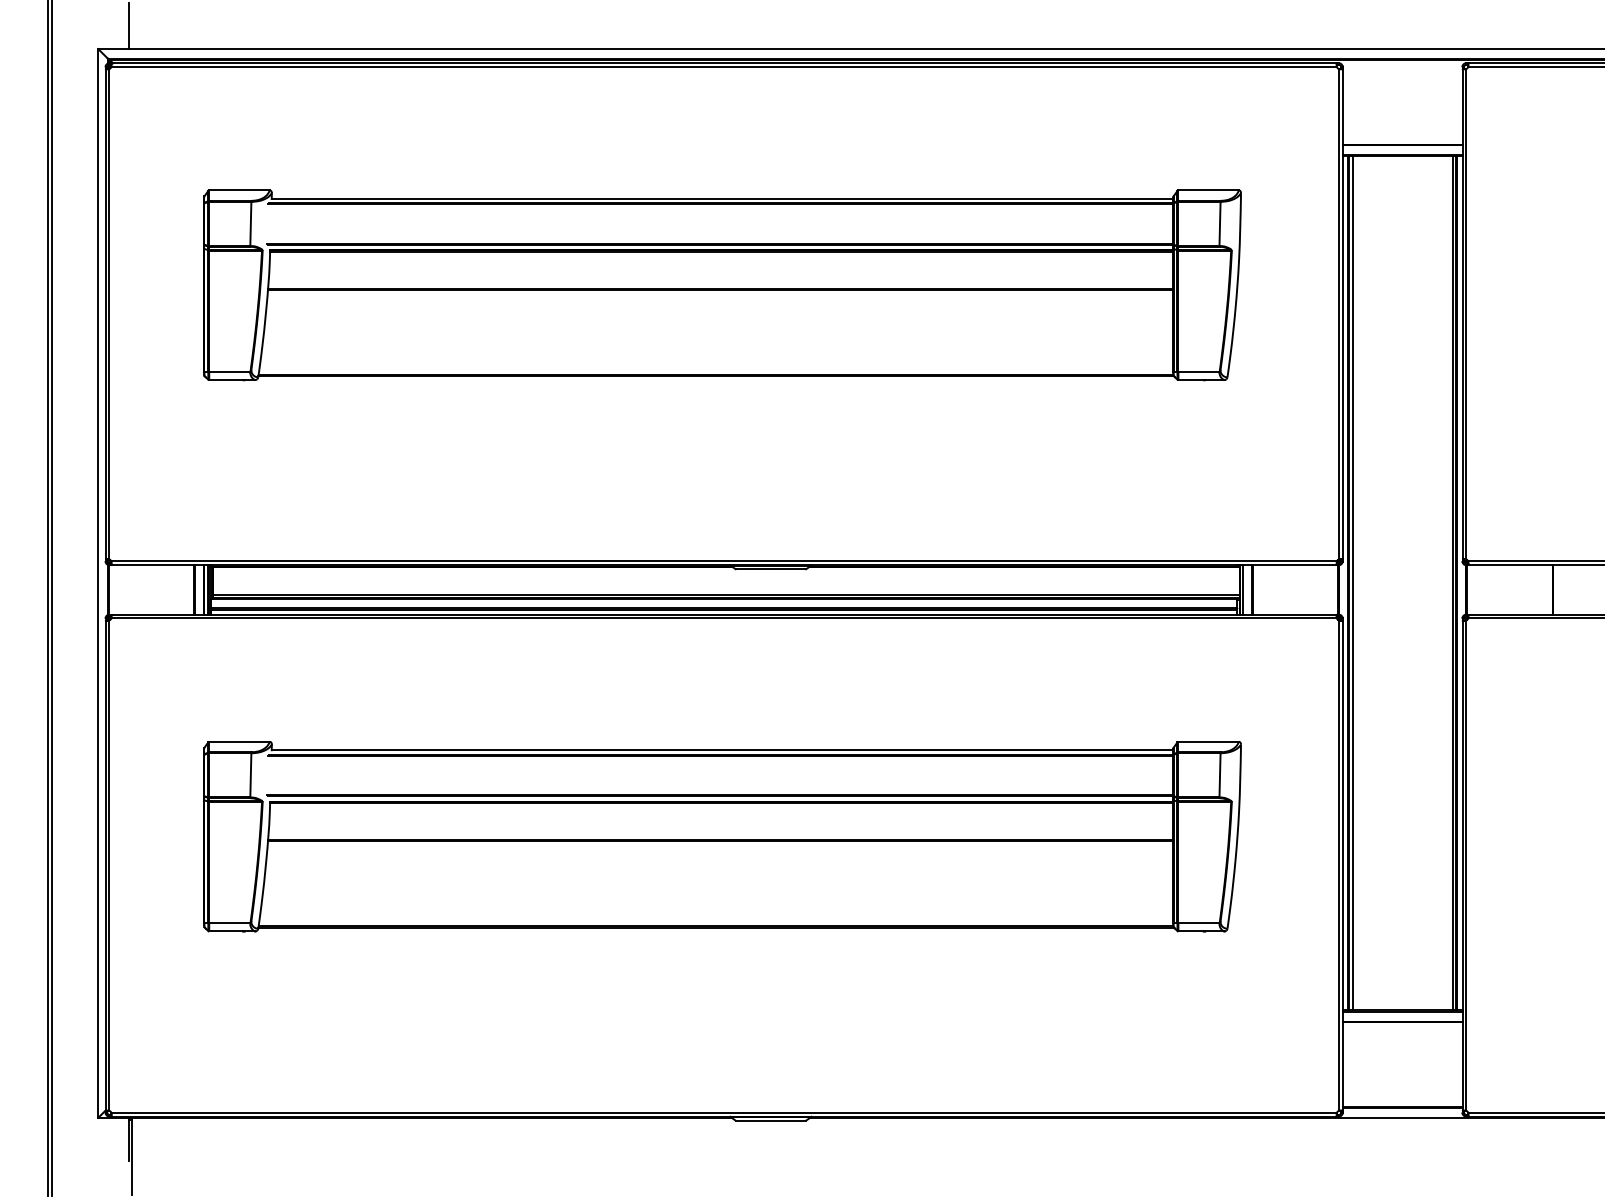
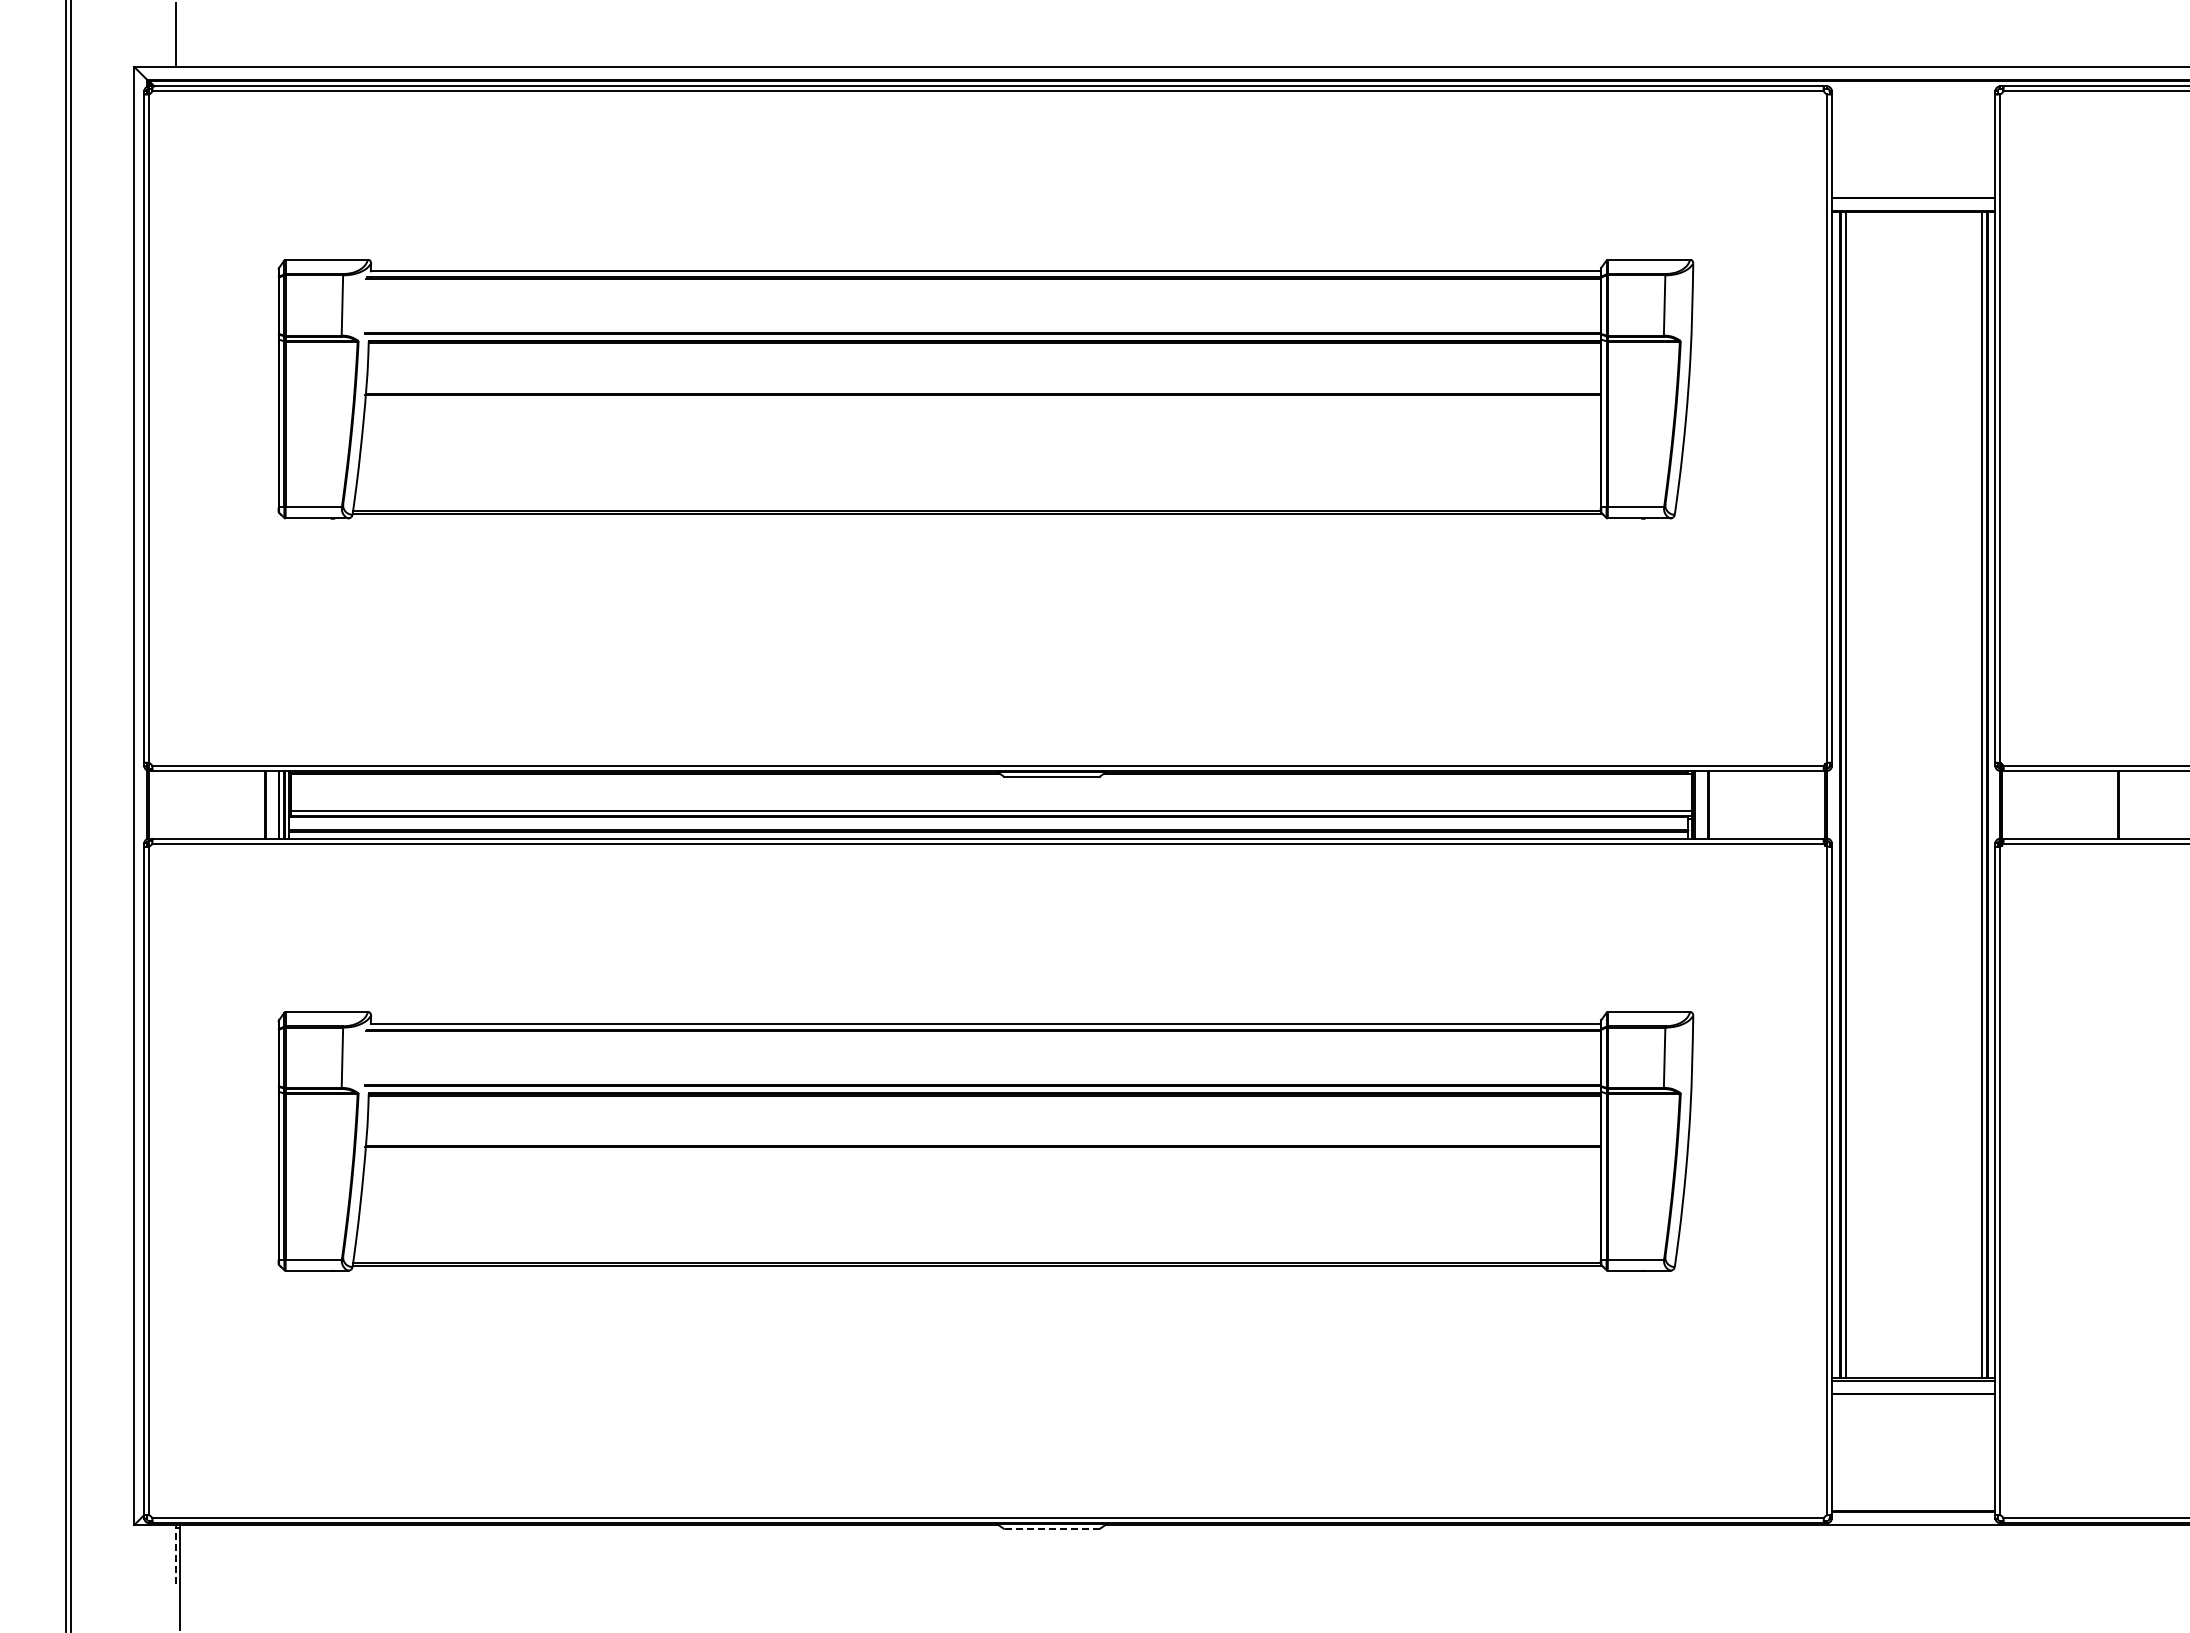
line: (770, 1120) -> (1051, 1528), solid -> dashed
line: (128, 1139) -> (175, 1554), solid -> dashed

